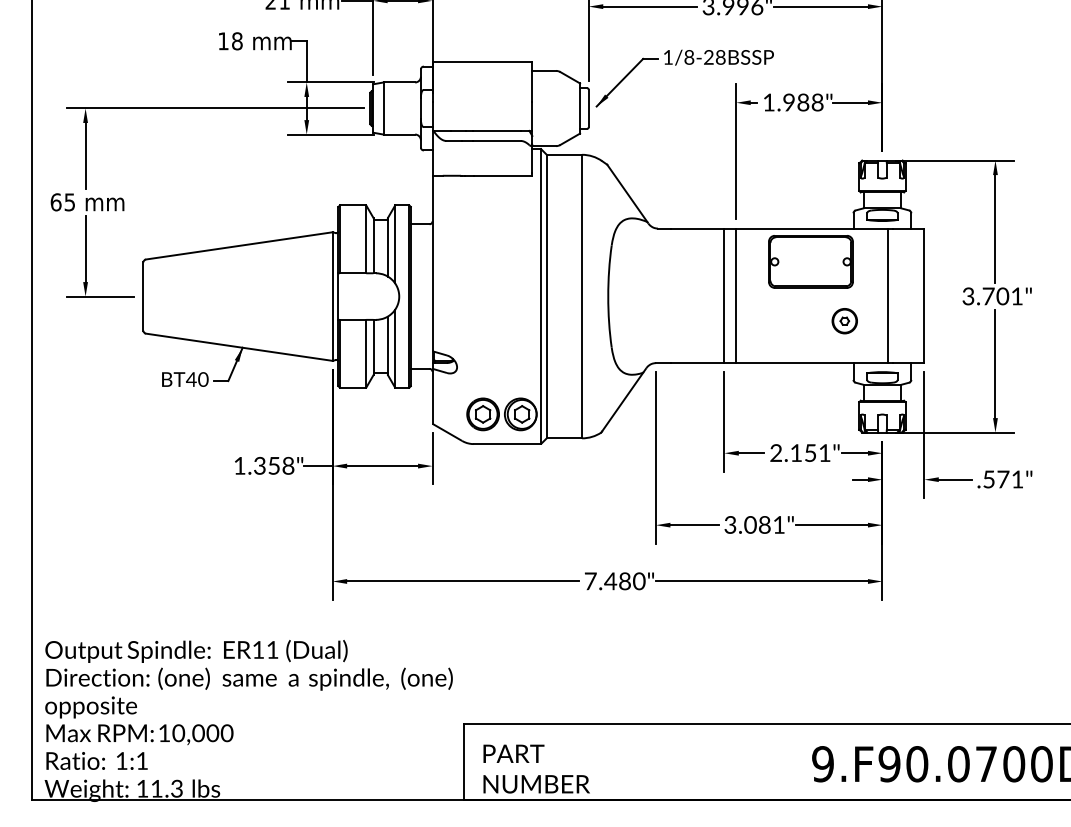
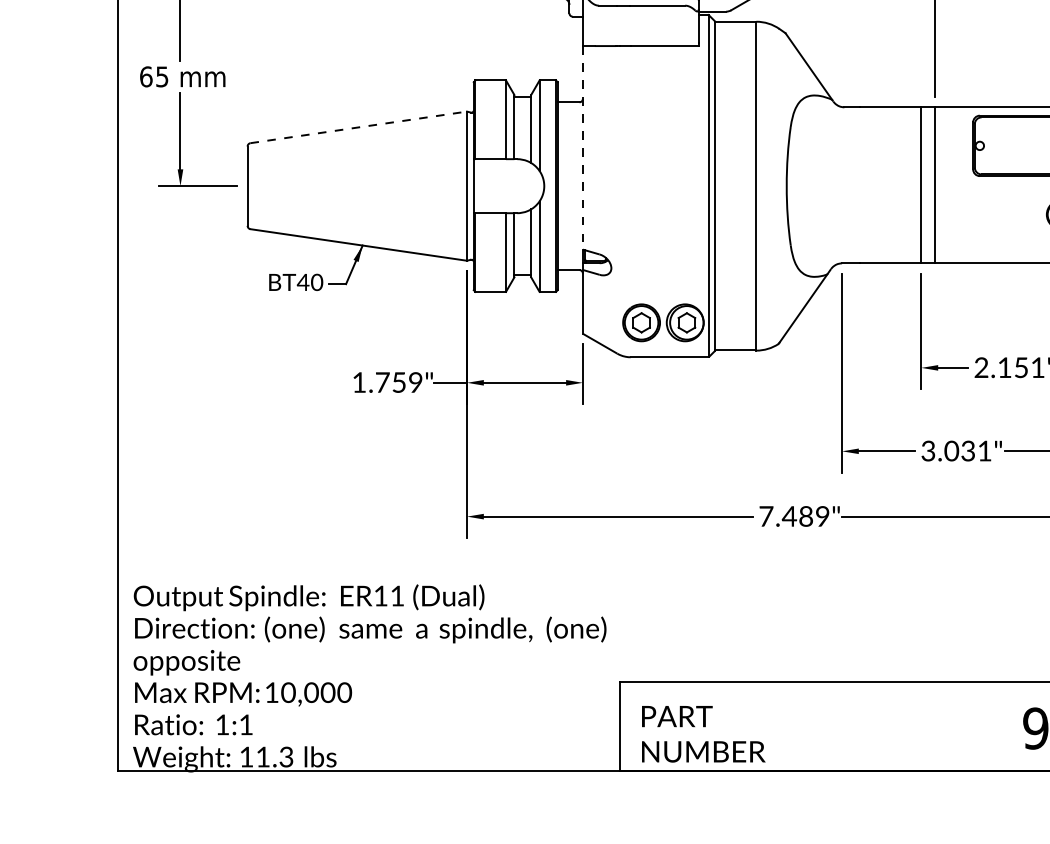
line: (239, 245) -> (358, 126), solid -> dashed
line: (432, 263) -> (582, 147), solid -> dashed
text: (274, 465) -> (399, 382), 1.358" -> 1.759"
text: (764, 524) -> (967, 450), 3.081" -> 3.031"
text: (639, 581) -> (822, 516), 7.480" -> 7.489"

